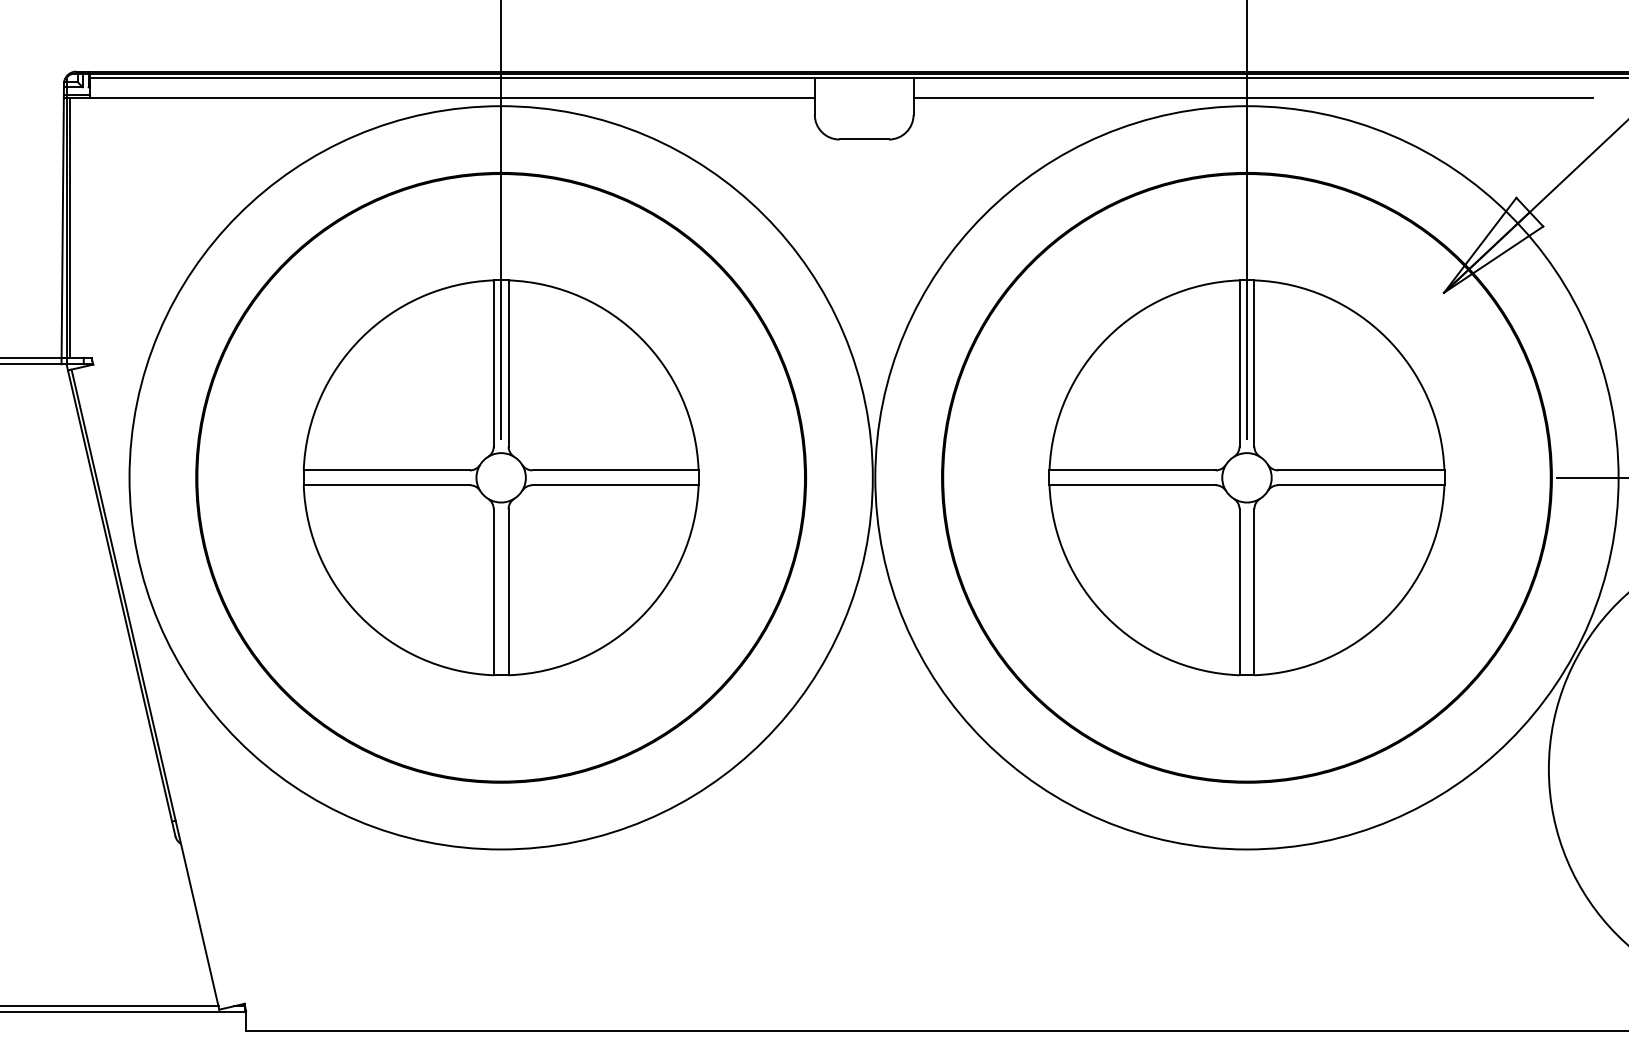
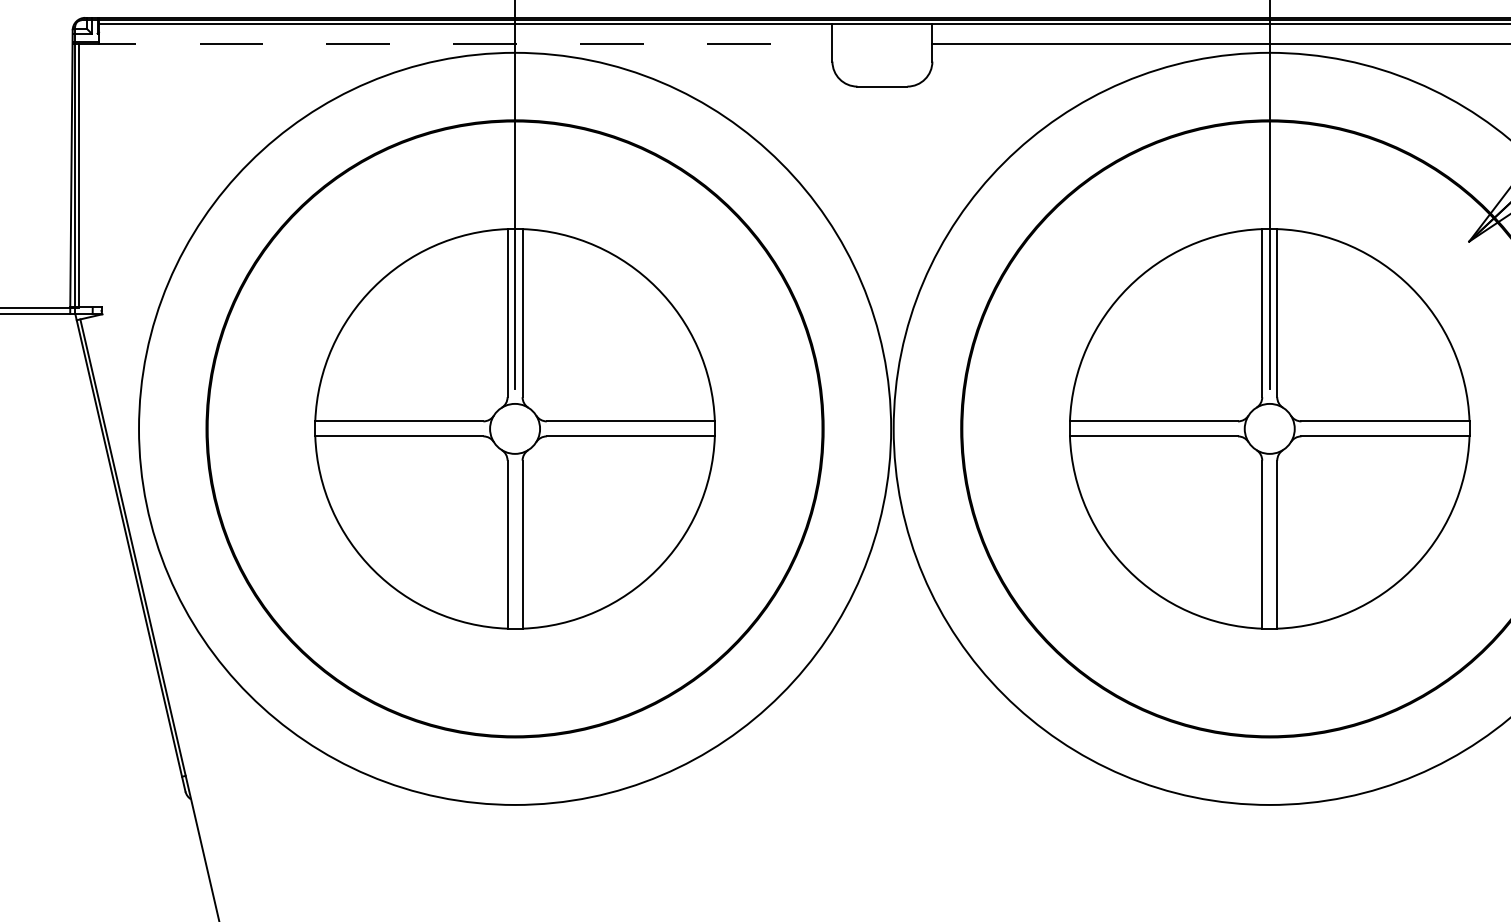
line: (439, 97) -> (452, 44), solid -> dashed

